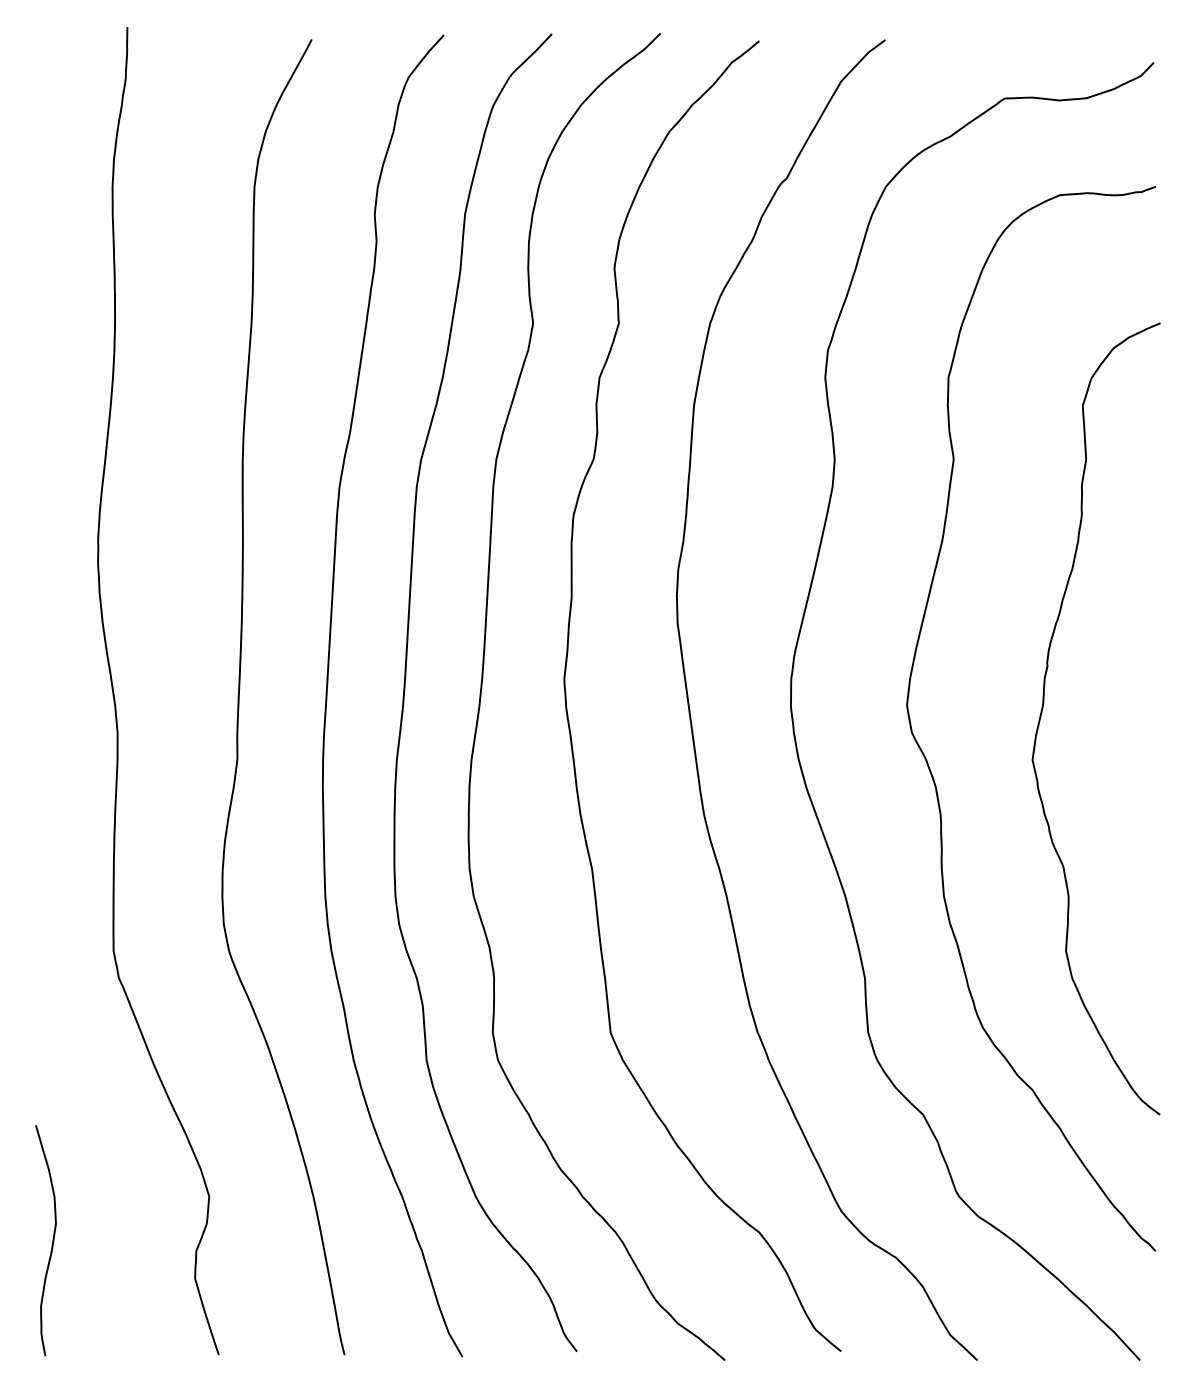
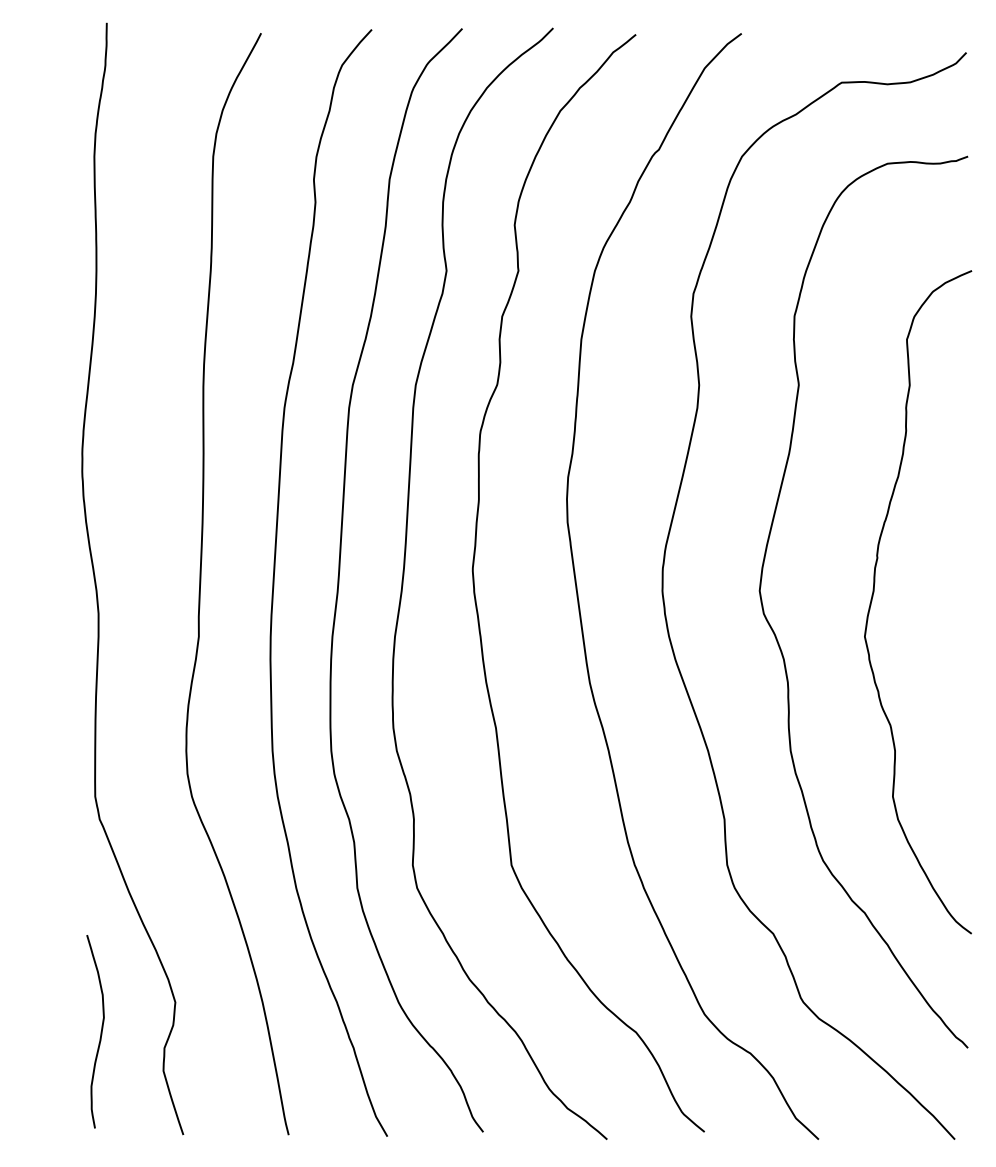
curve: (52, 1240) -> (101, 1031), moved

